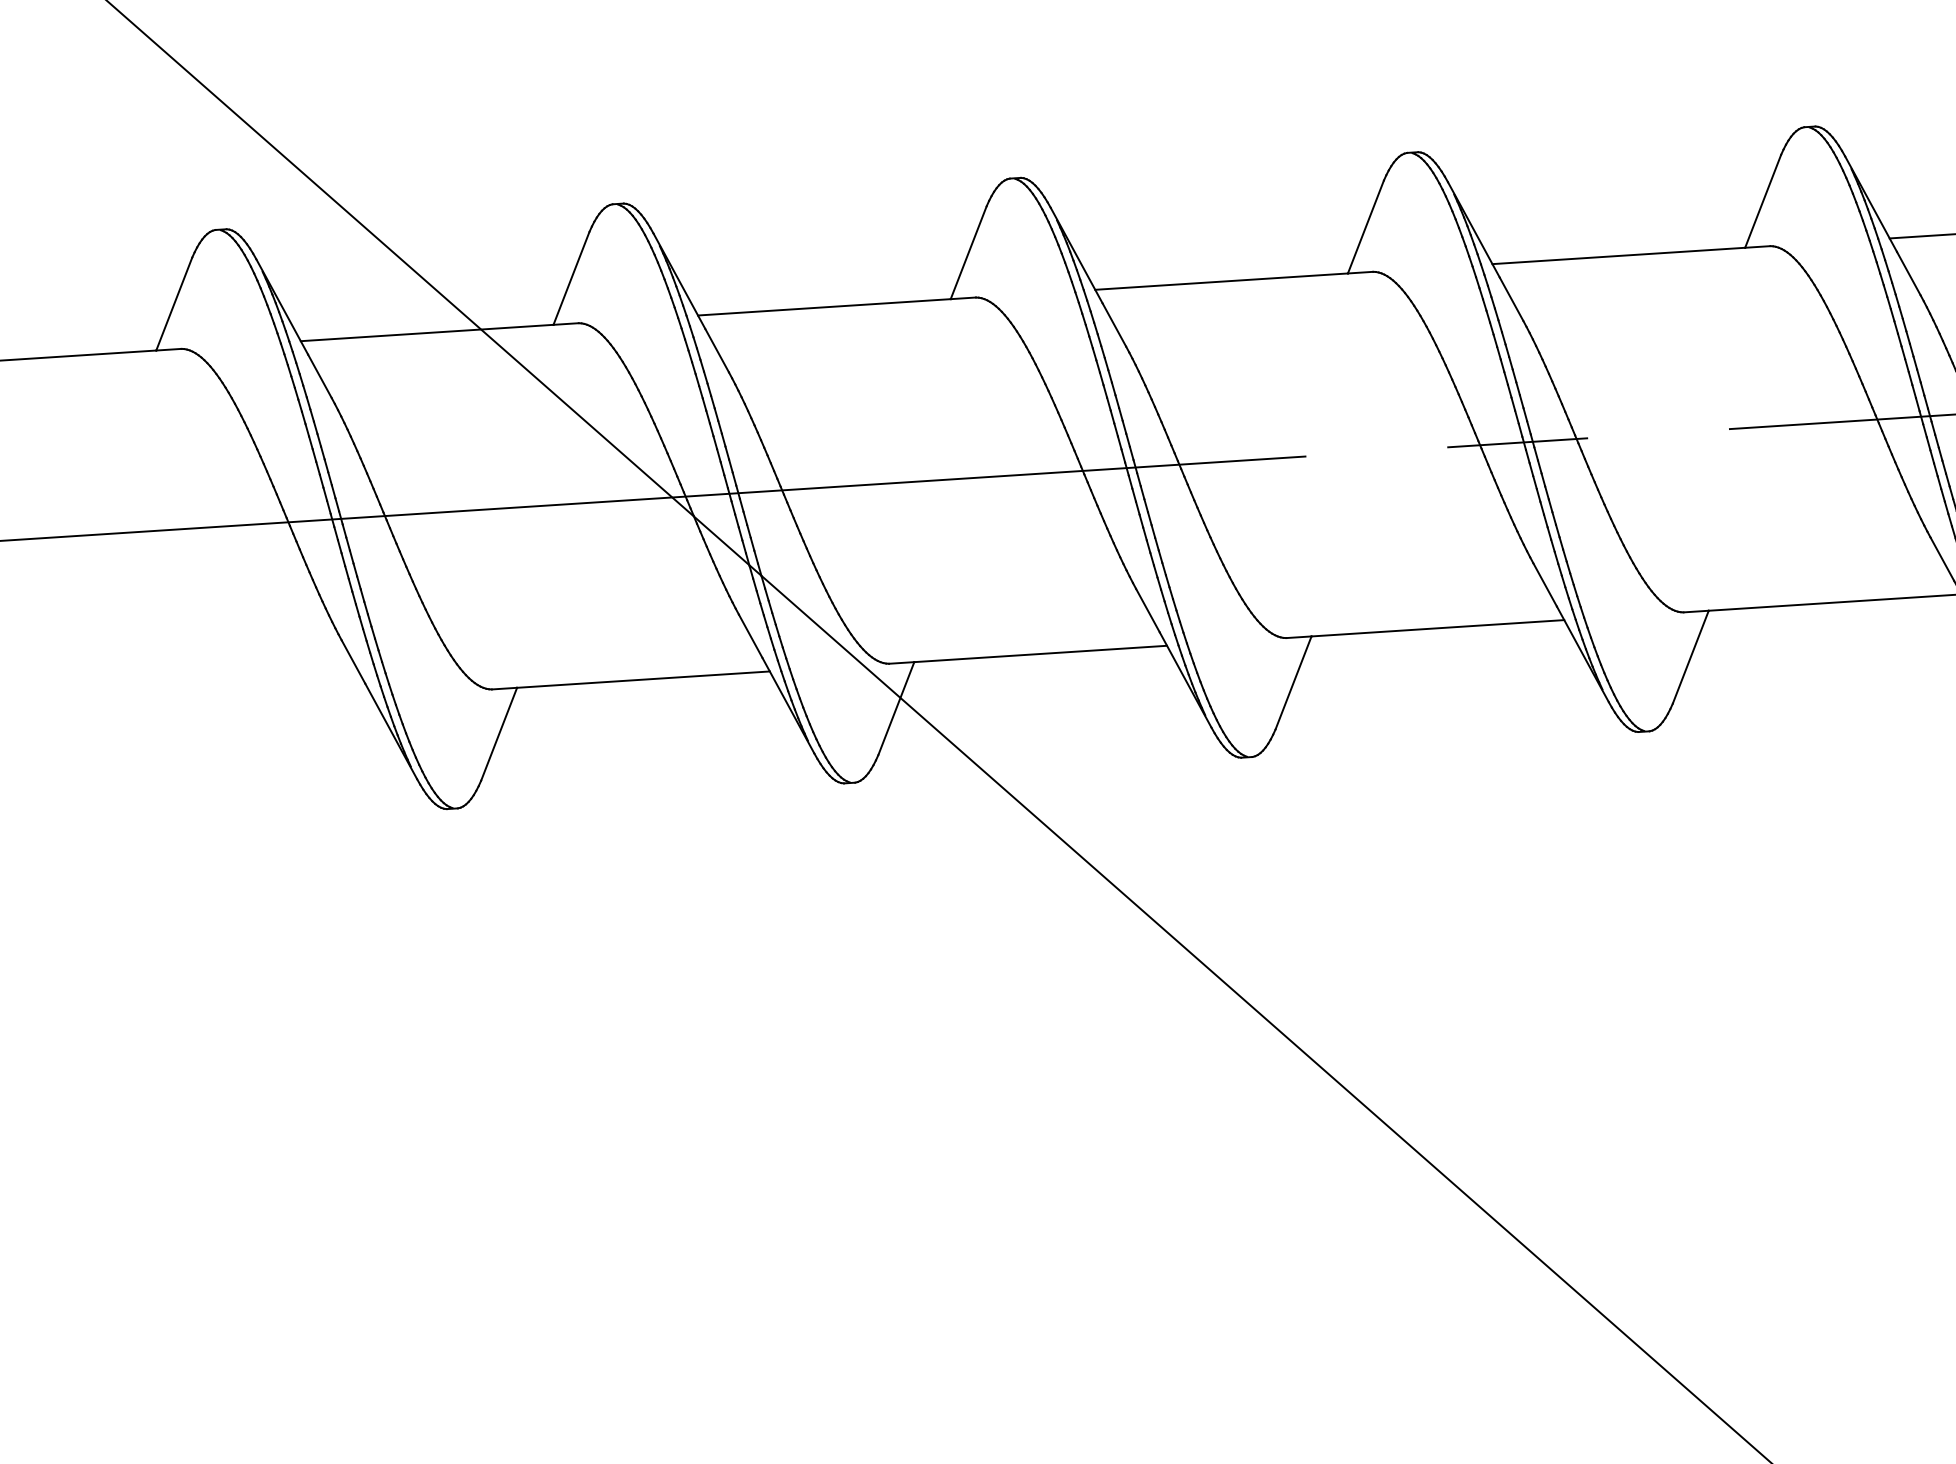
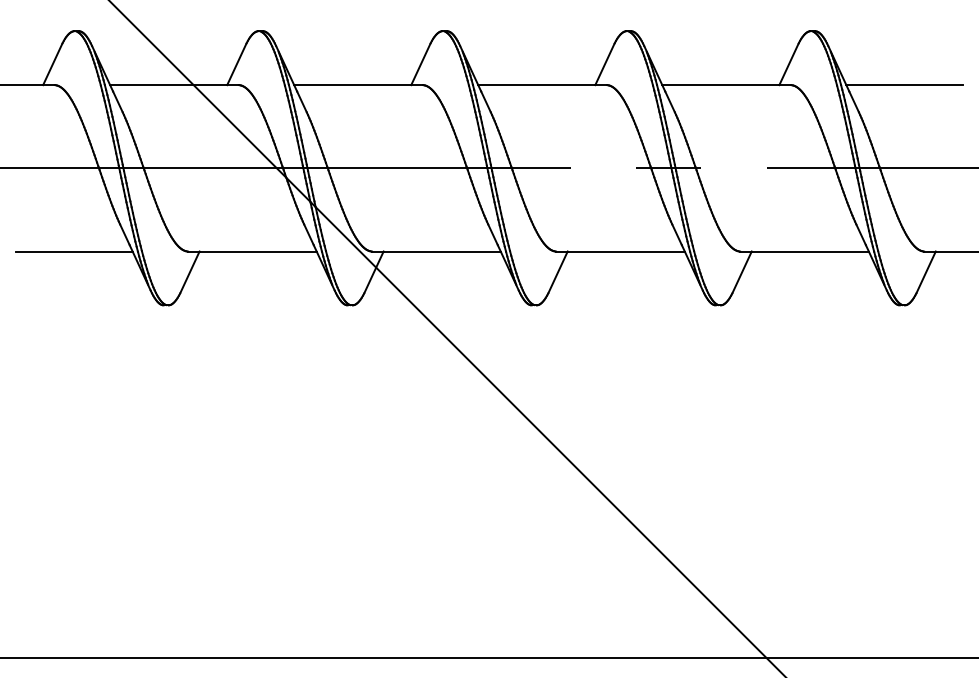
line: (244, 705) -> (73, 251), added

